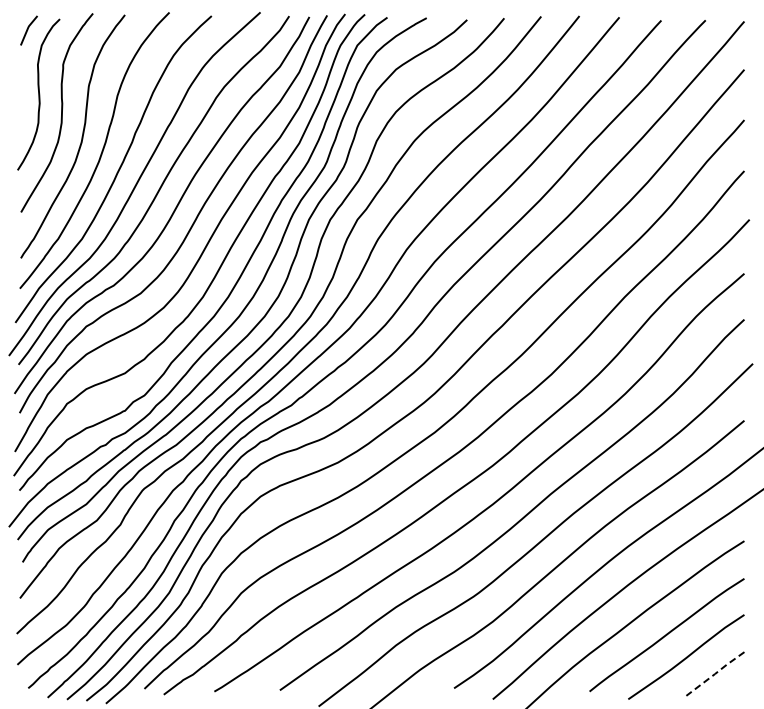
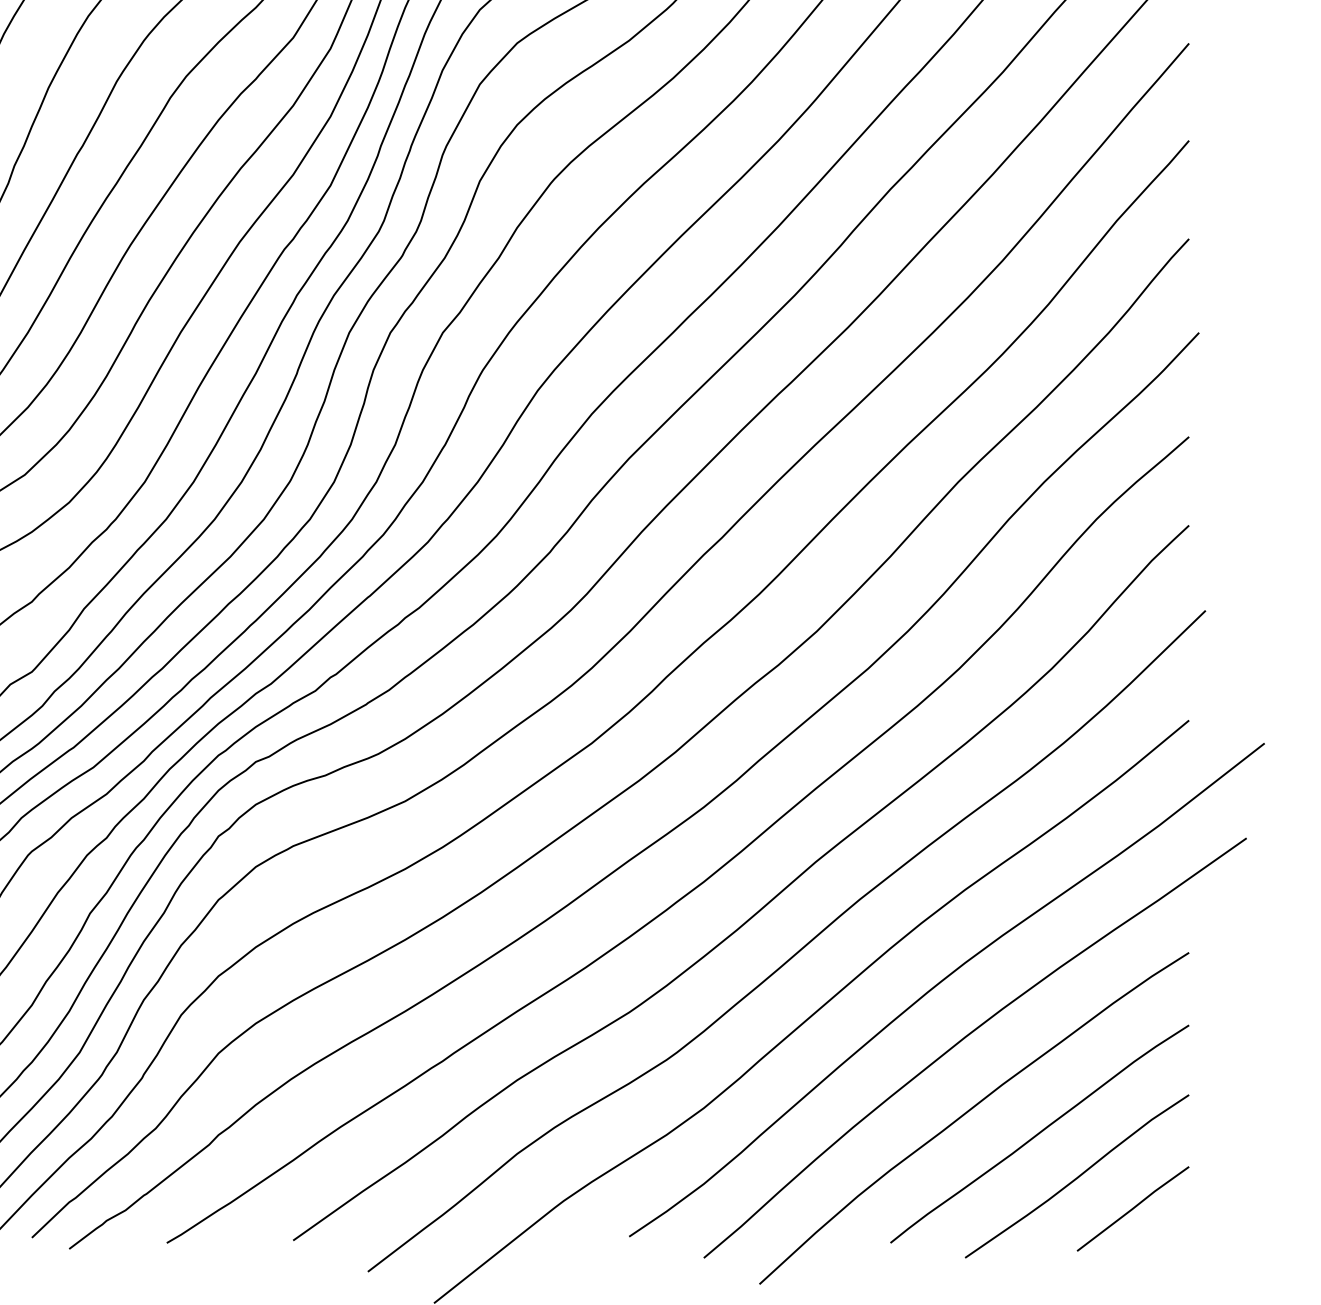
line: (714, 674) -> (1131, 1209), dashed -> solid

